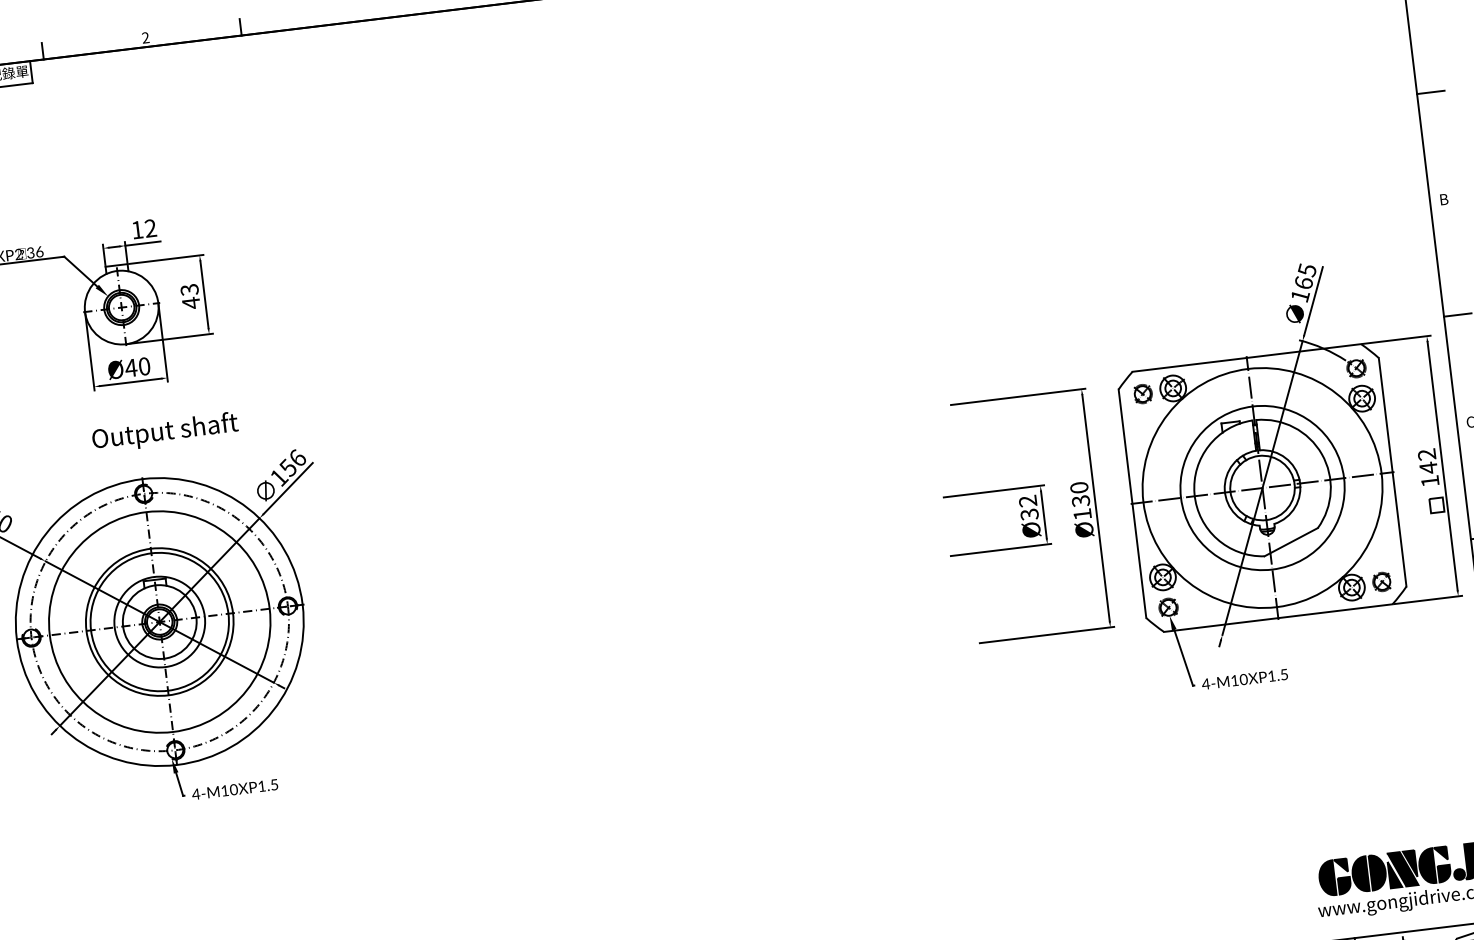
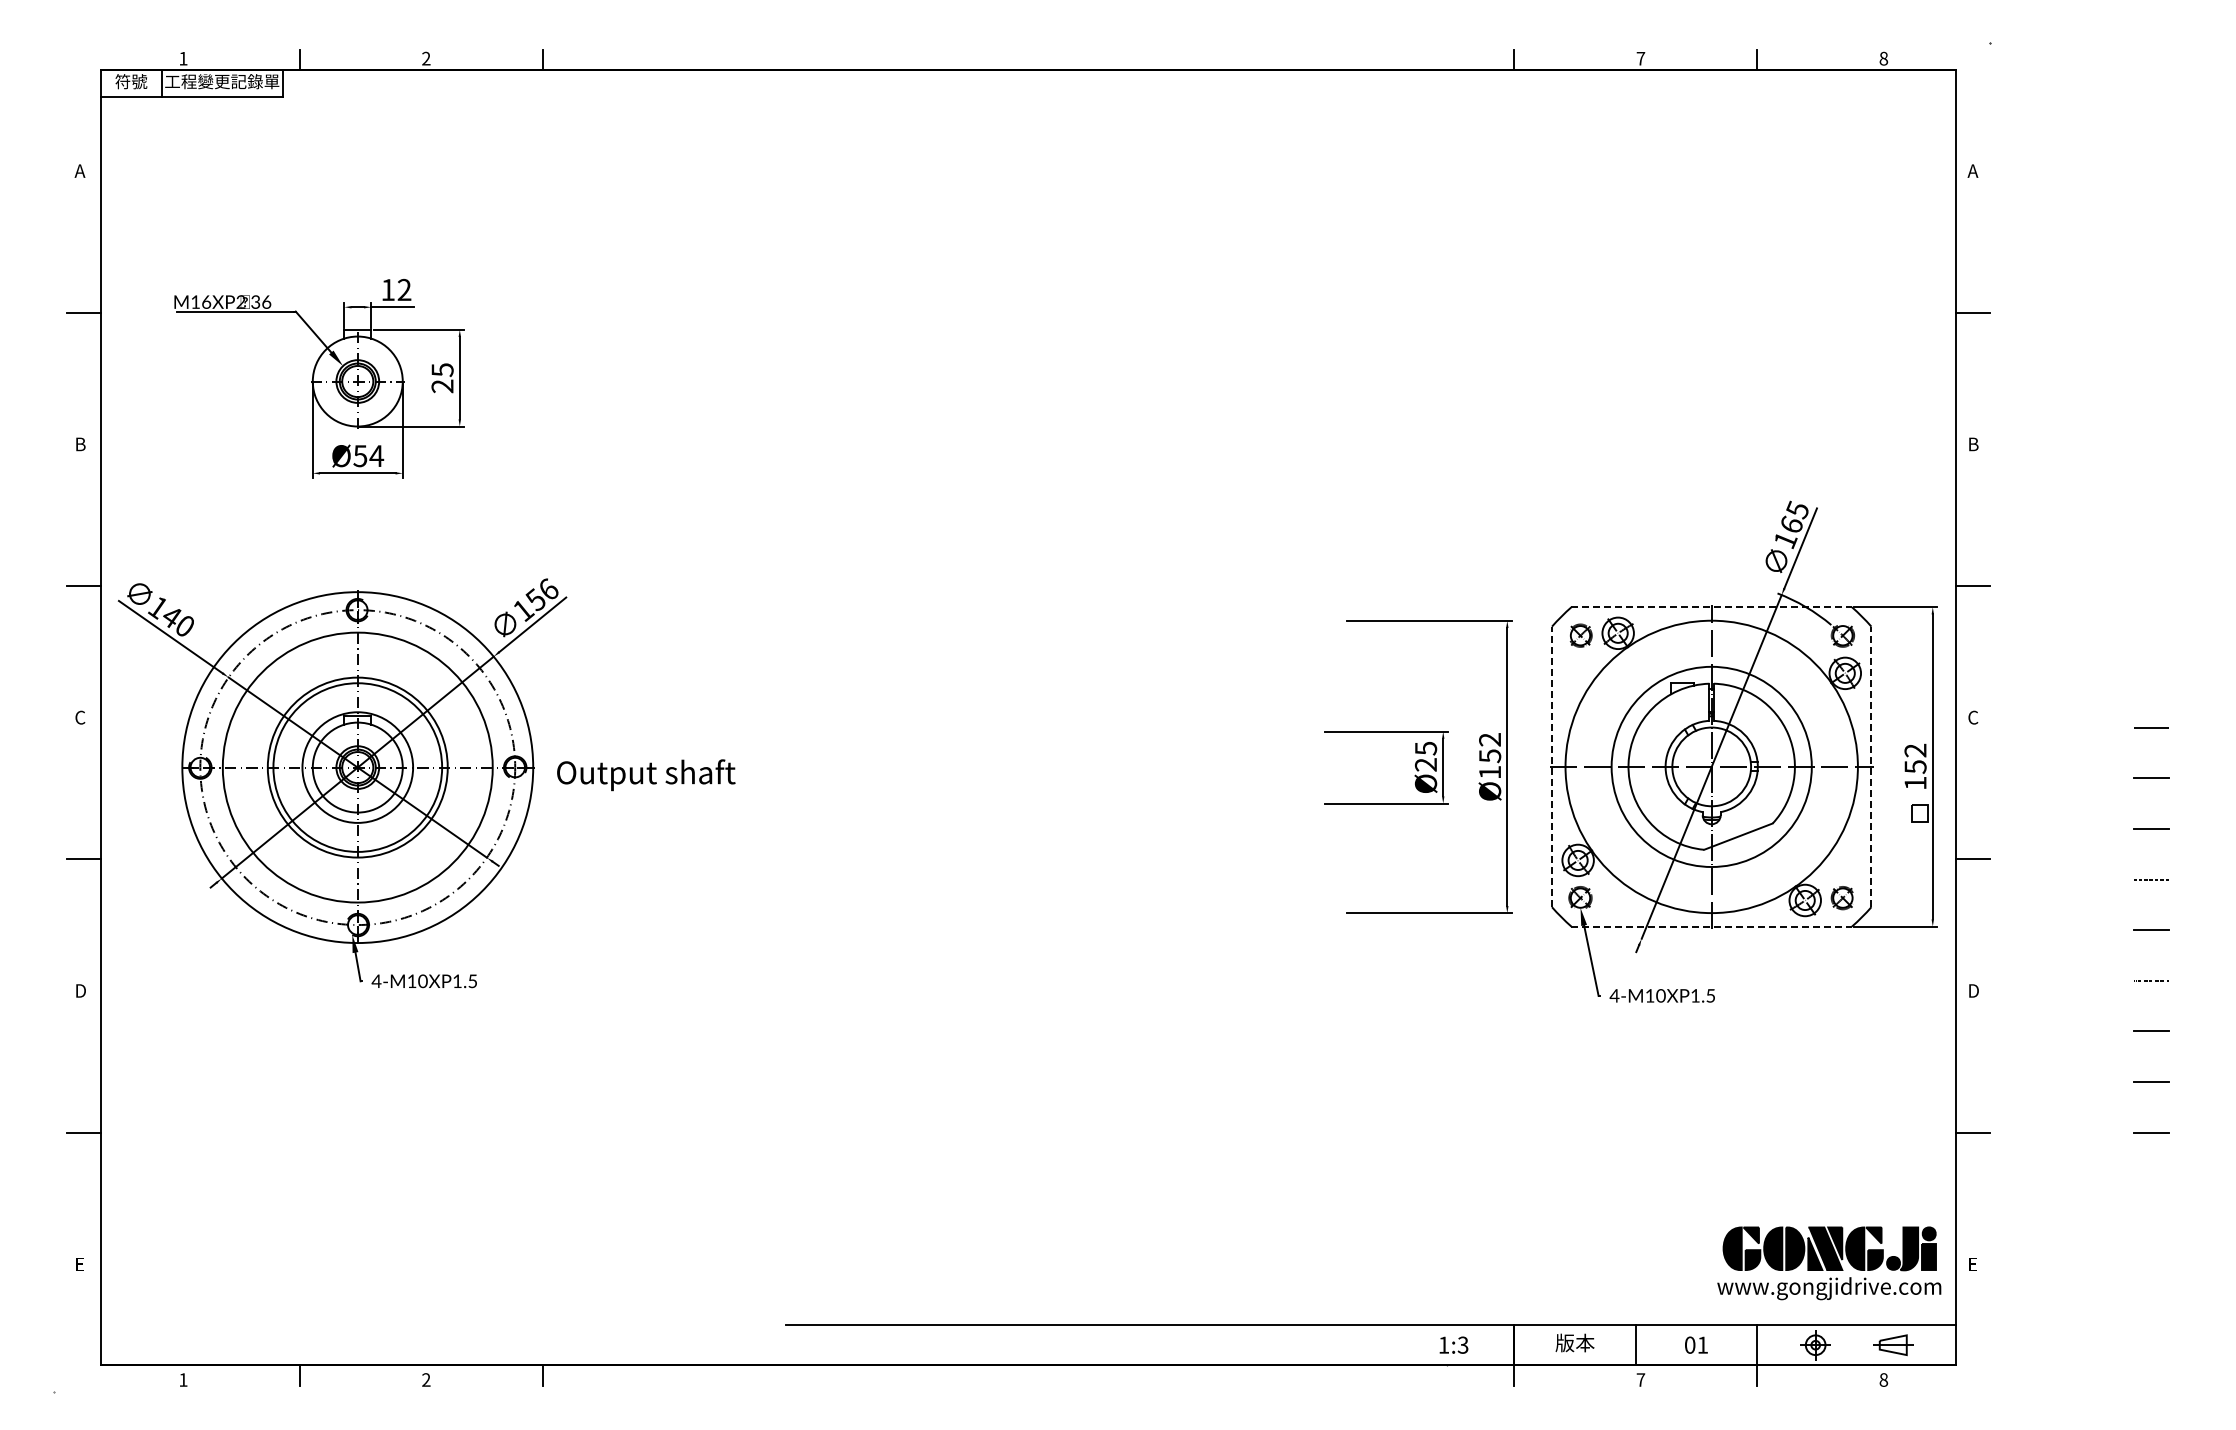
text: (190, 296) -> (442, 378), 43 -> 25
line: (1247, 358) -> (1712, 607), solid -> dashed
text: (137, 367) -> (368, 456), Ø40 -> Ø54
text: (165, 432) -> (646, 775), moved
text: (1428, 467) -> (1915, 766), 142 -> 152
line: (1392, 471) -> (1871, 766), solid -> dashed
text: (1080, 494) -> (1490, 747), Ø130 -> Ø152
line: (1132, 503) -> (1552, 766), solid -> dashed
text: (1028, 507) -> (1425, 756), Ø32 -> Ø25
line: (1278, 617) -> (1712, 926), solid -> dashed

